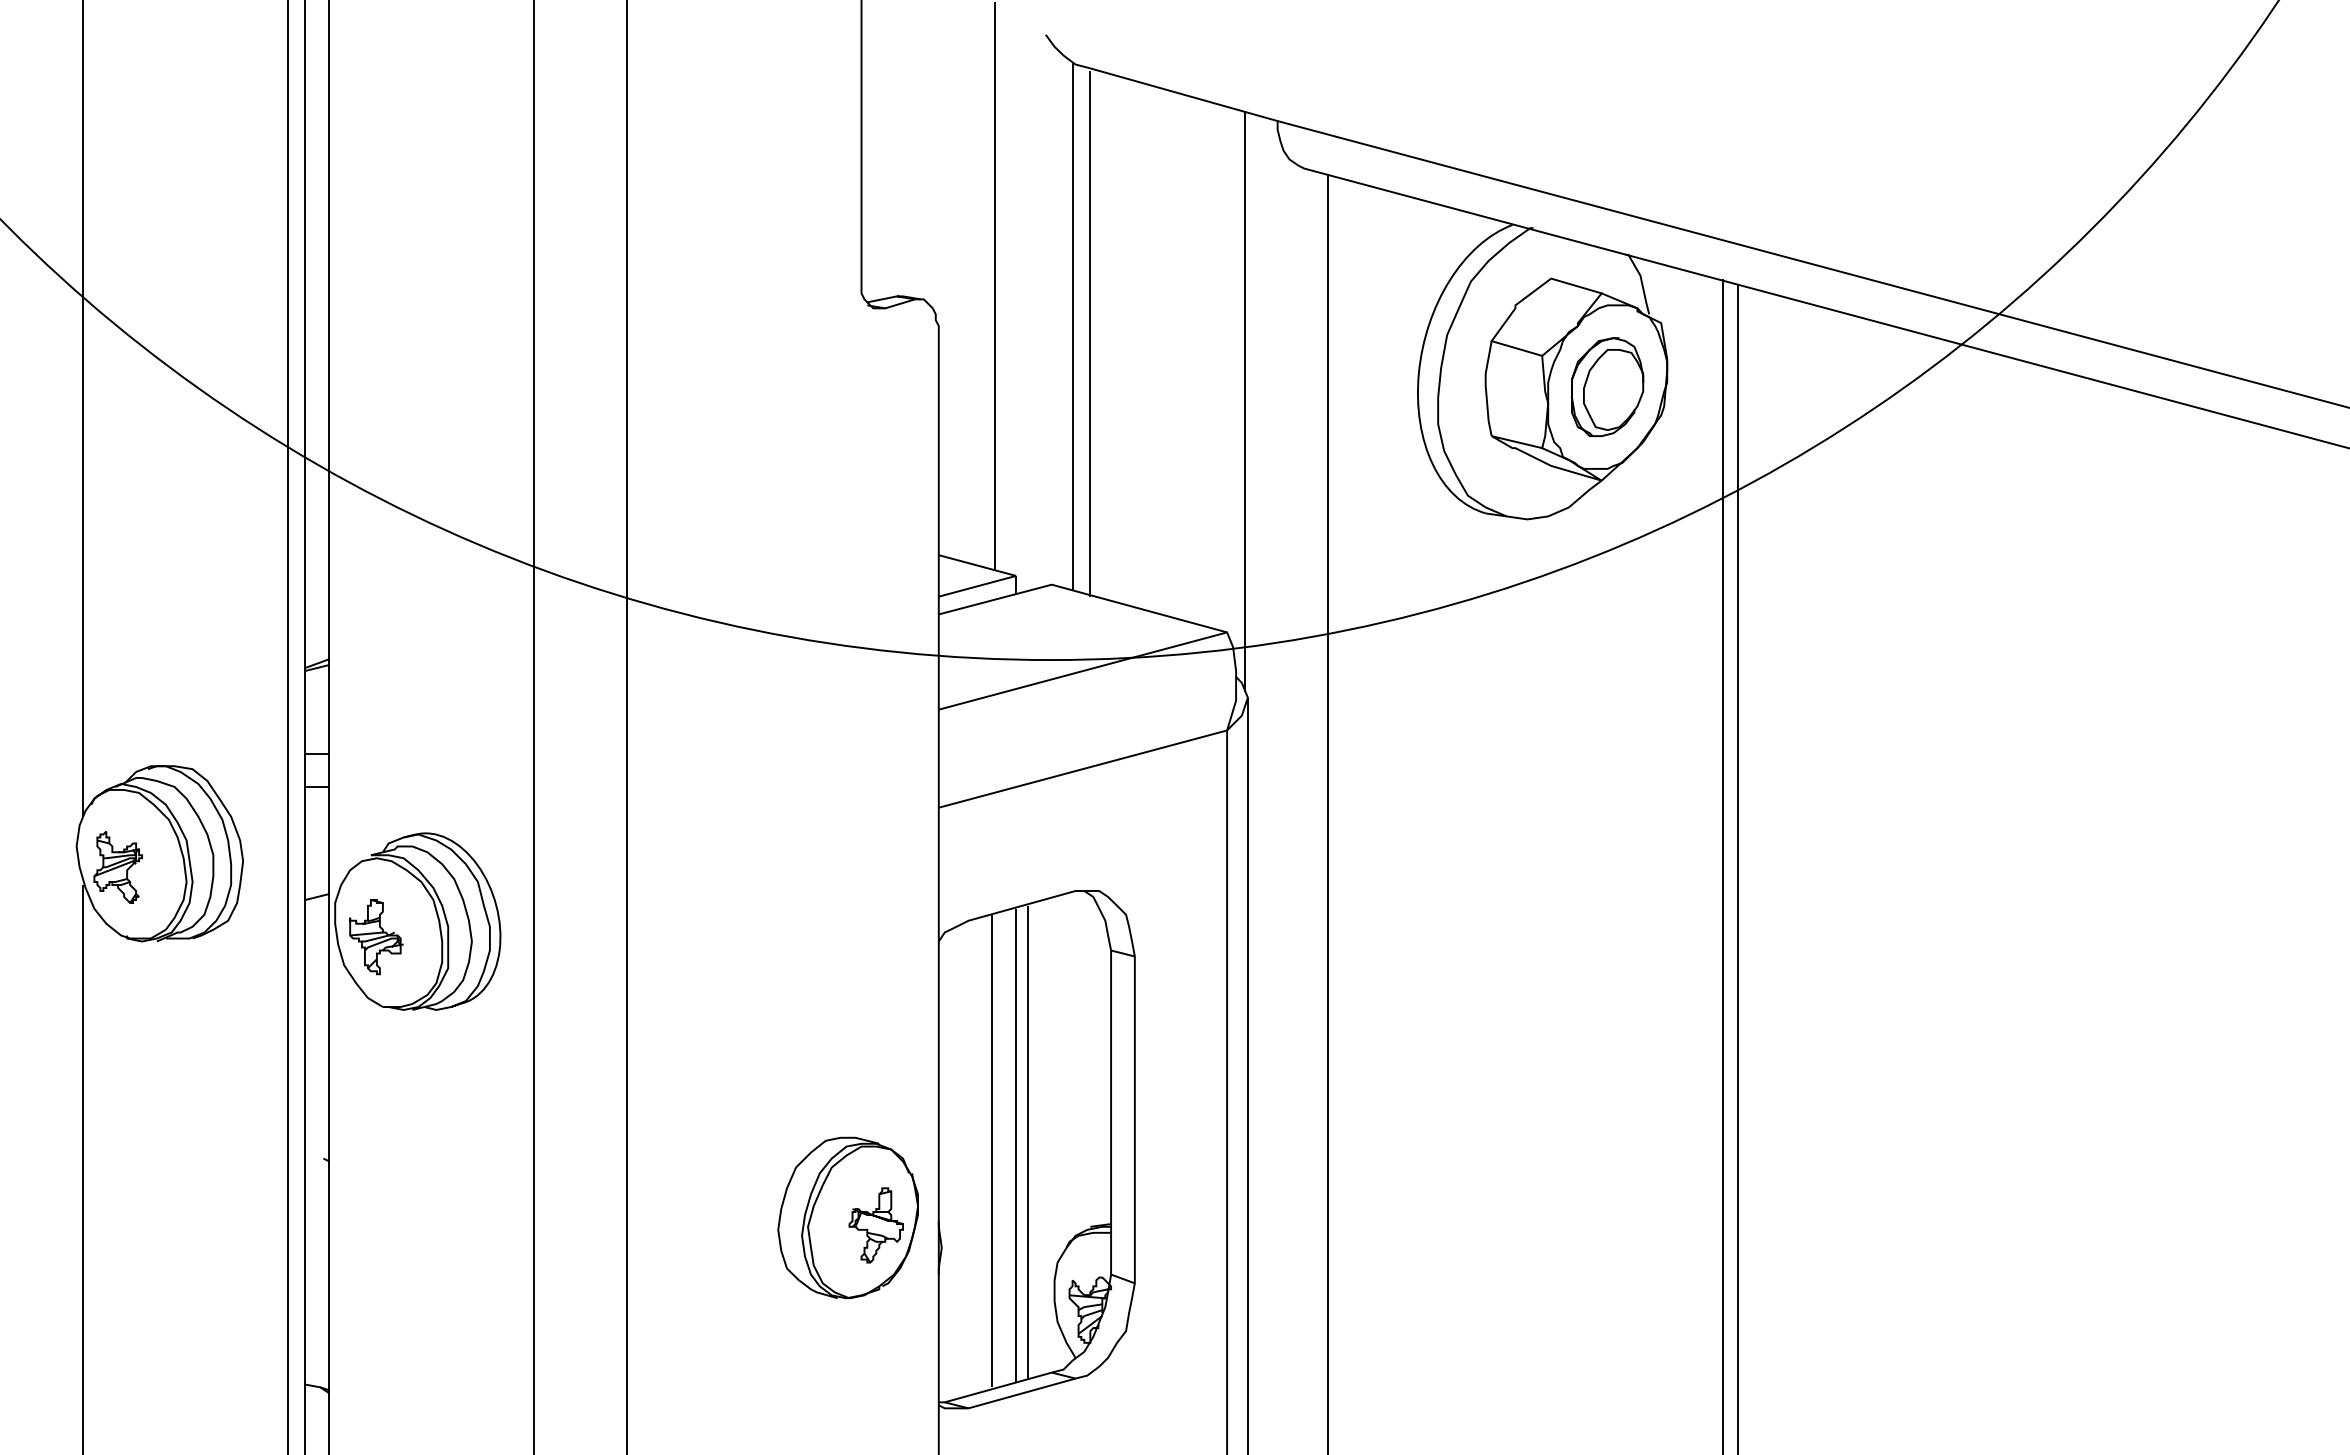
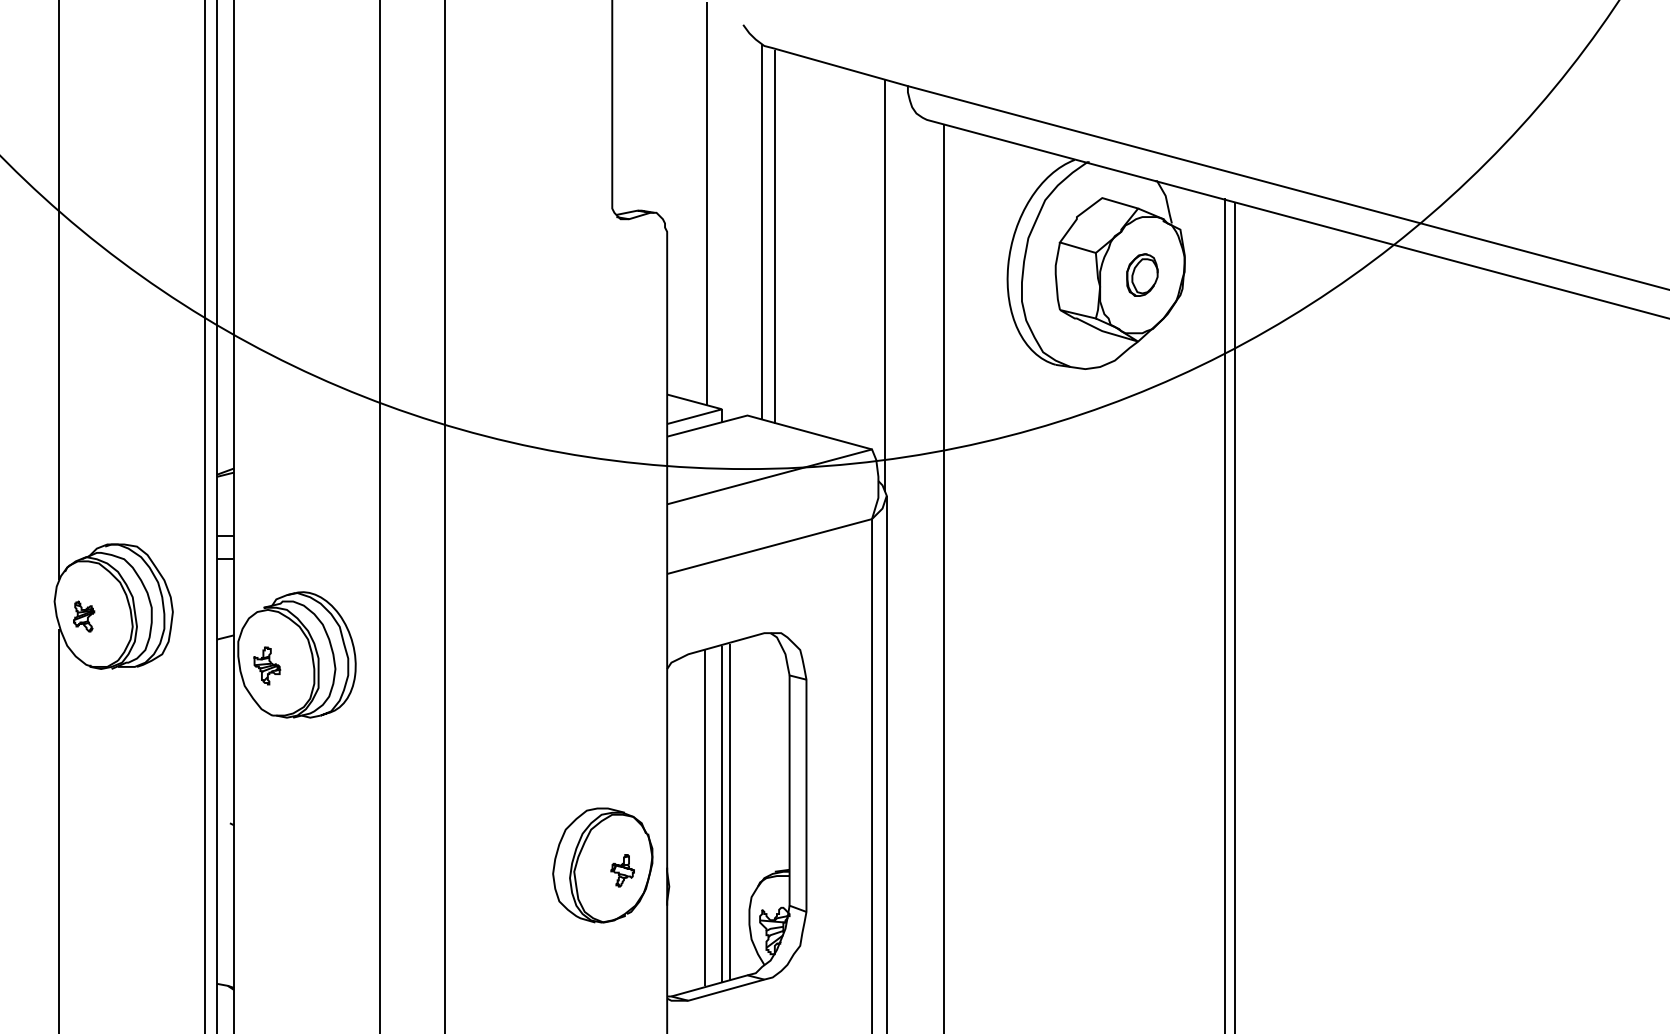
part: (1607, 386) -> (1142, 274), size x0.6
part: (117, 867) -> (83, 616), size x0.6
part: (376, 937) -> (267, 666), size x0.7
part: (875, 1225) -> (622, 870), size x0.6

